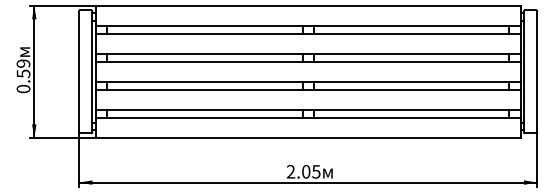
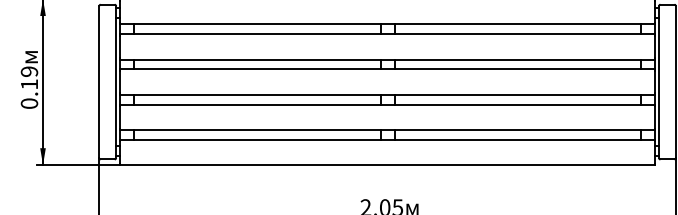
text: (23, 73) -> (29, 84), 0.59 -> 0.19

